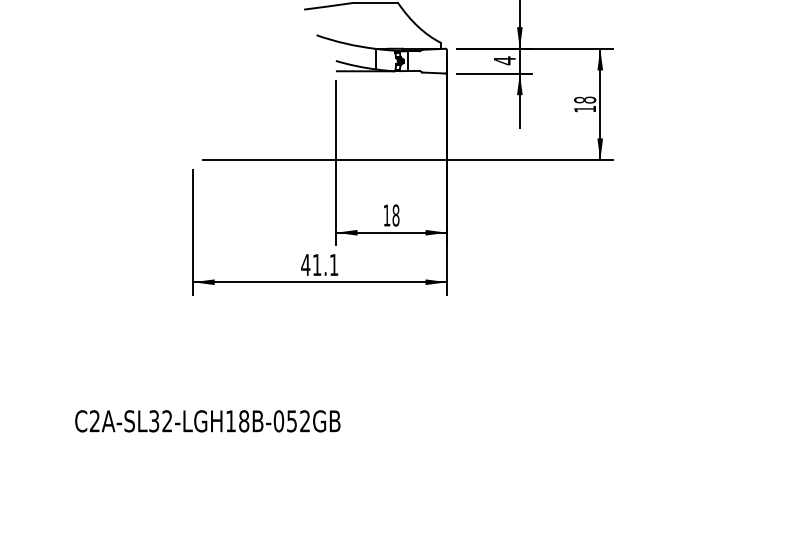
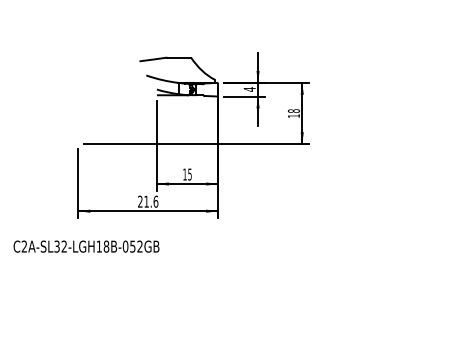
text: (395, 215) -> (189, 174), 18 -> 15
text: (318, 264) -> (147, 201), 41.1 -> 21.6
text: (207, 421) -> (86, 246), moved

